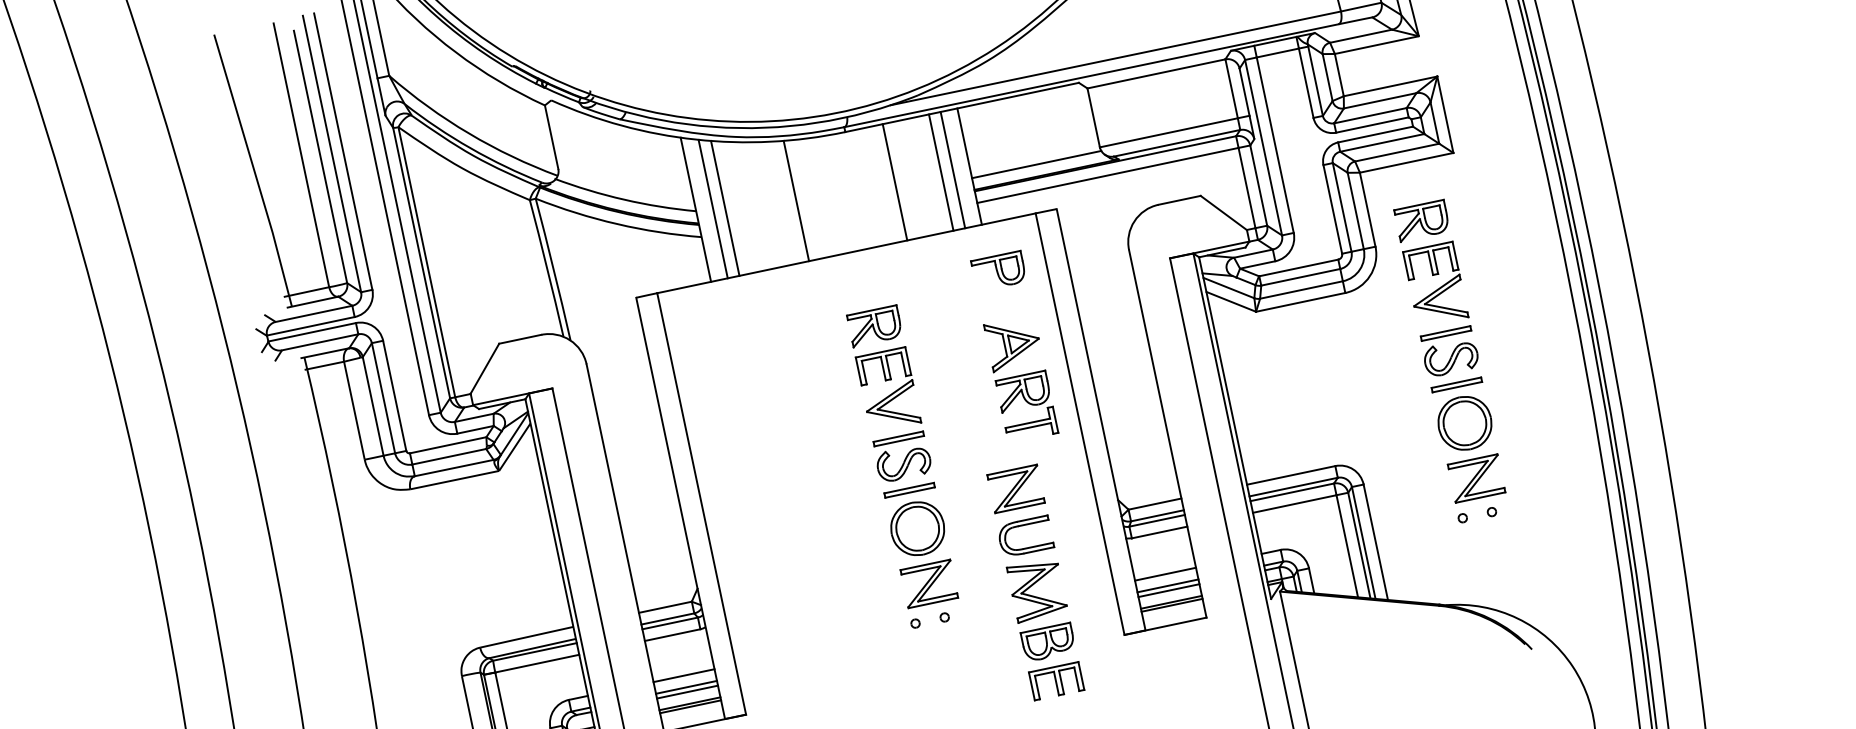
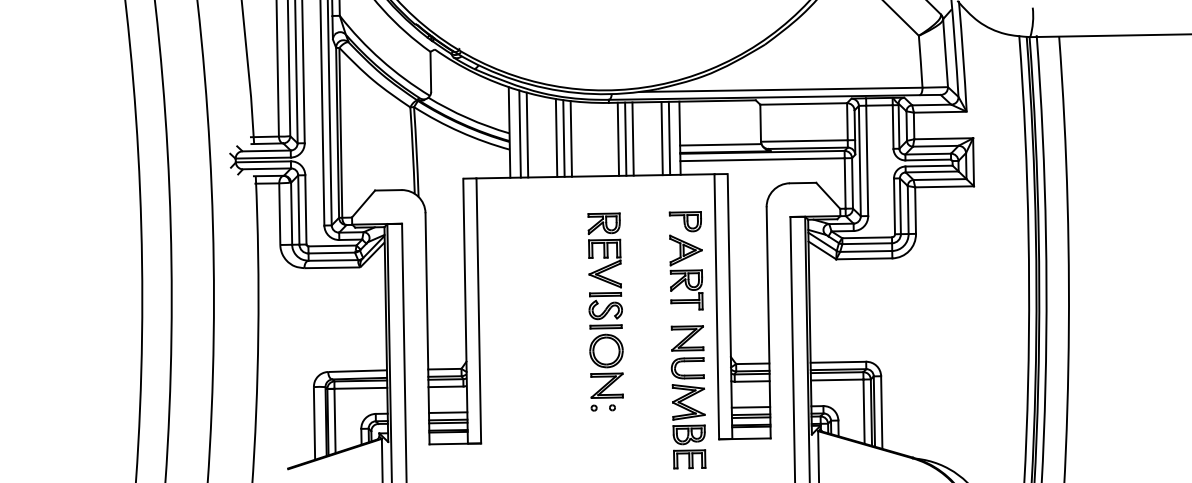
line: (882, 183) -> (625, 138), added
line: (871, 185) -> (618, 138), added
line: (783, 202) -> (563, 138), added
line: (772, 203) -> (556, 137), added
part: (997, 270) -> (684, 221), moved
part: (1451, 360) -> (948, 311), removed
part: (1035, 582) -> (688, 397), moved

